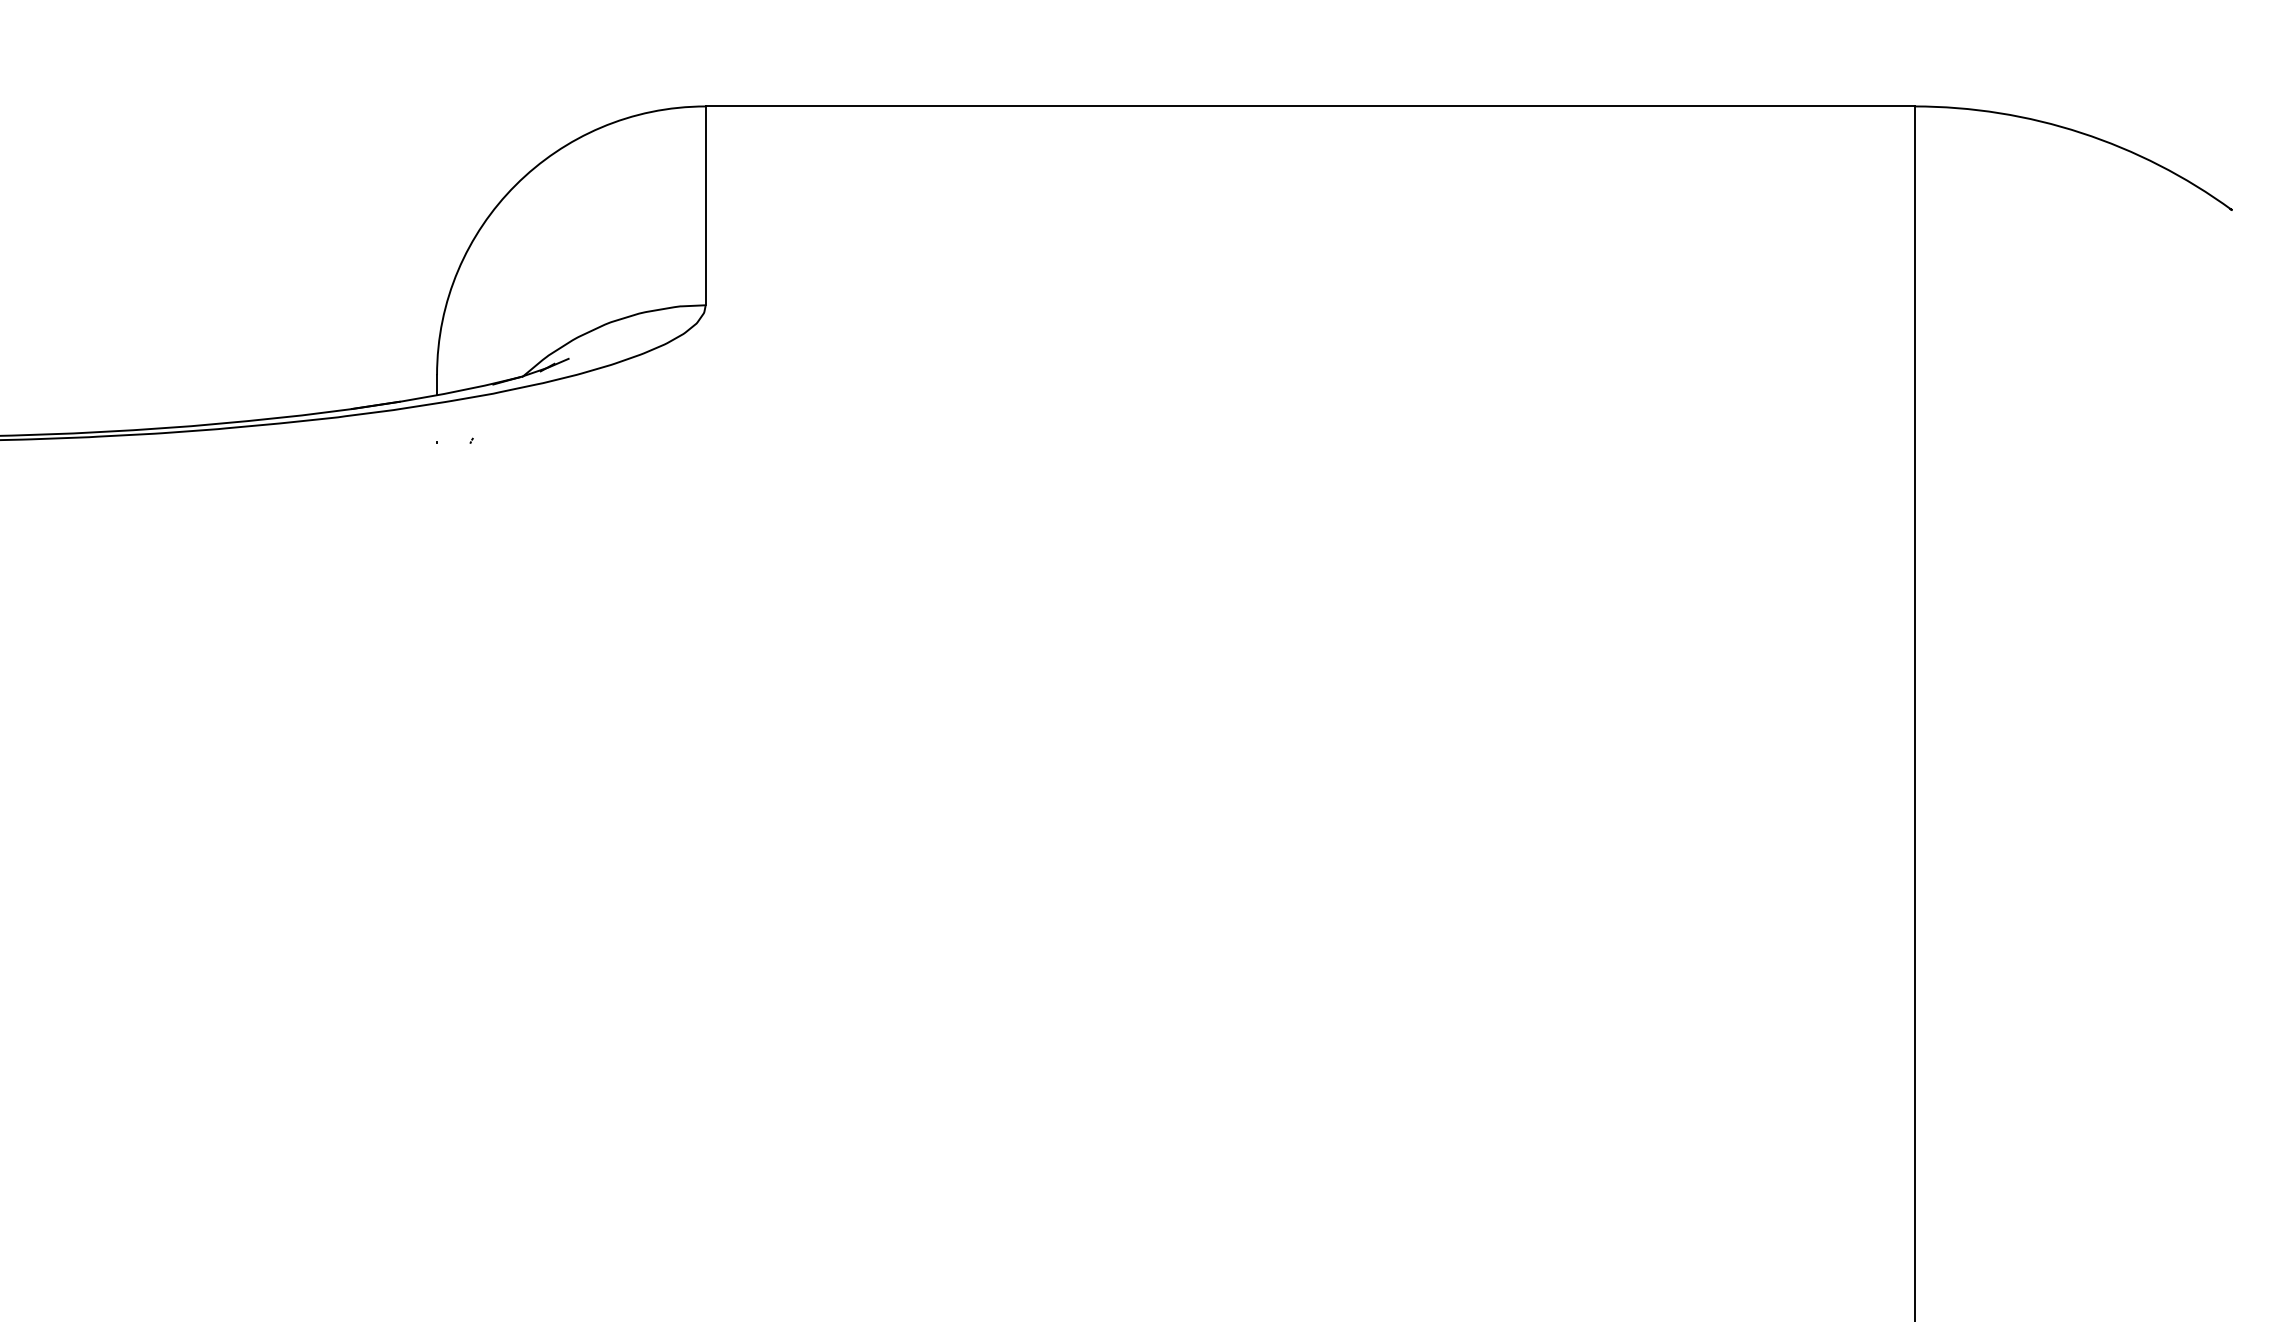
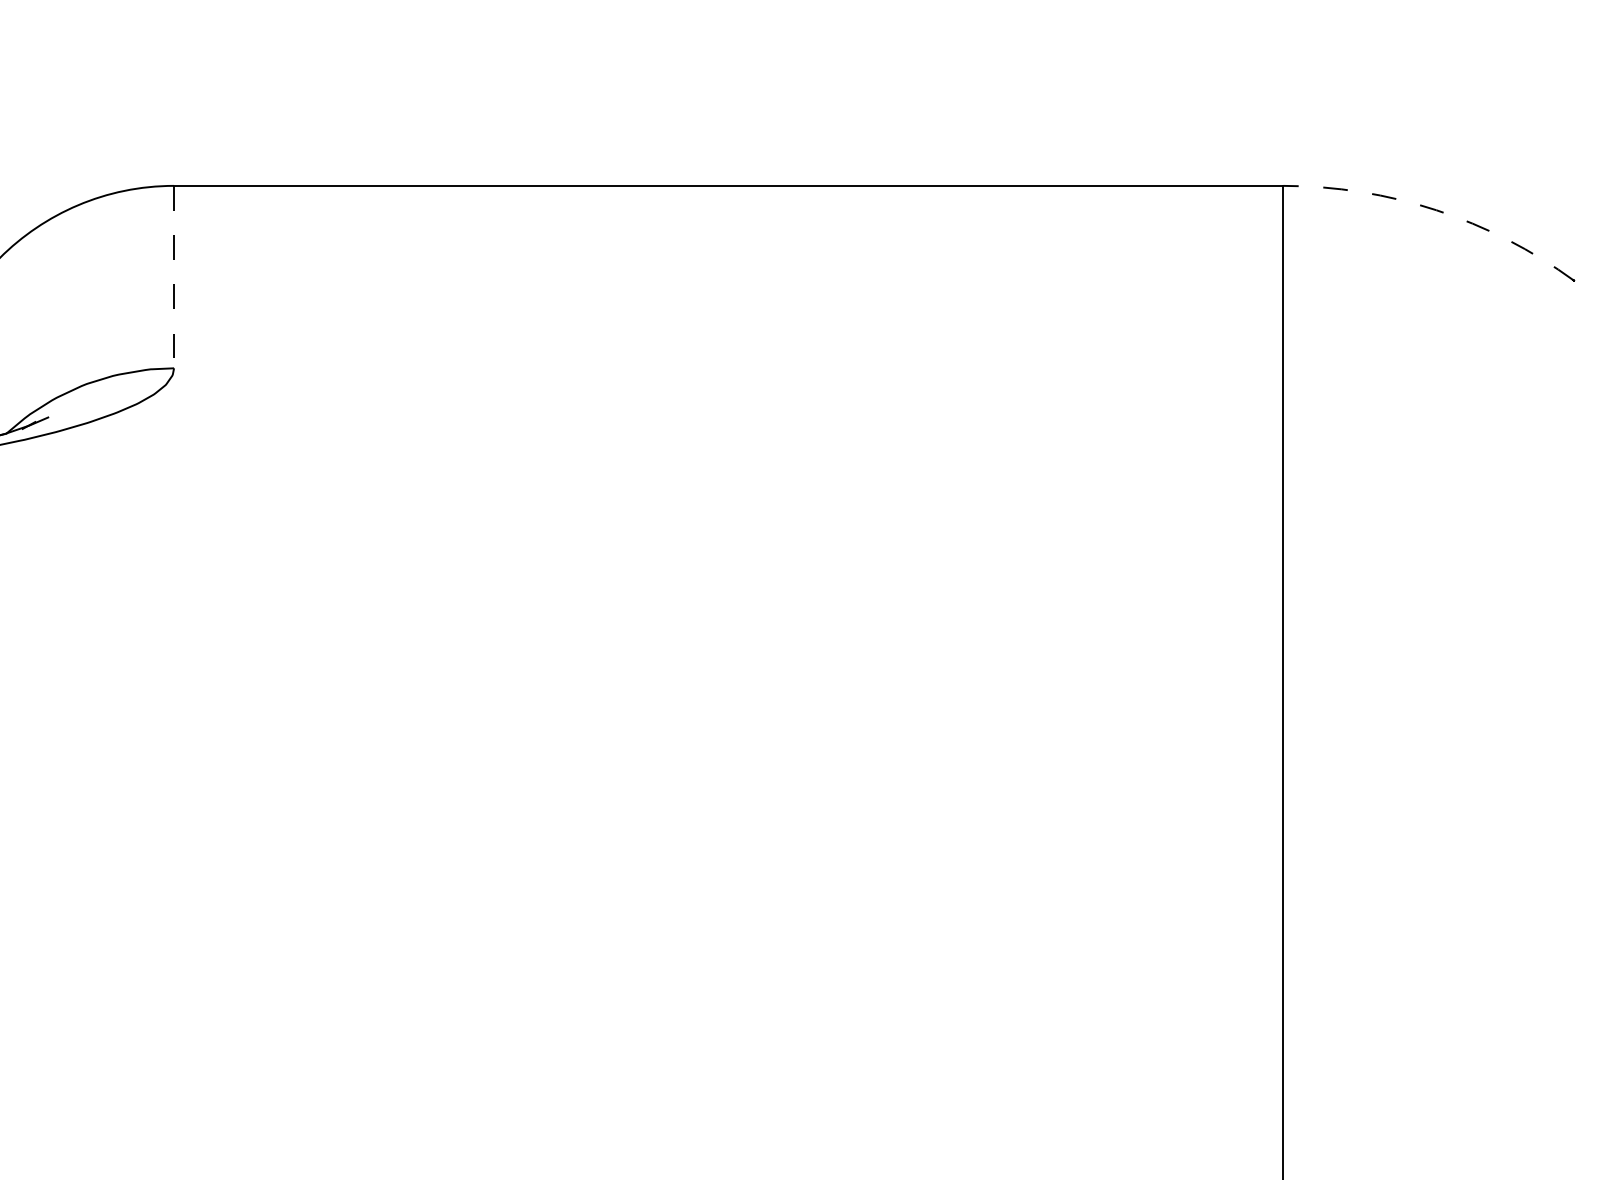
arc: (2081, 132) -> (1436, 209), solid -> dashed
line: (705, 206) -> (173, 277), solid -> dashed

